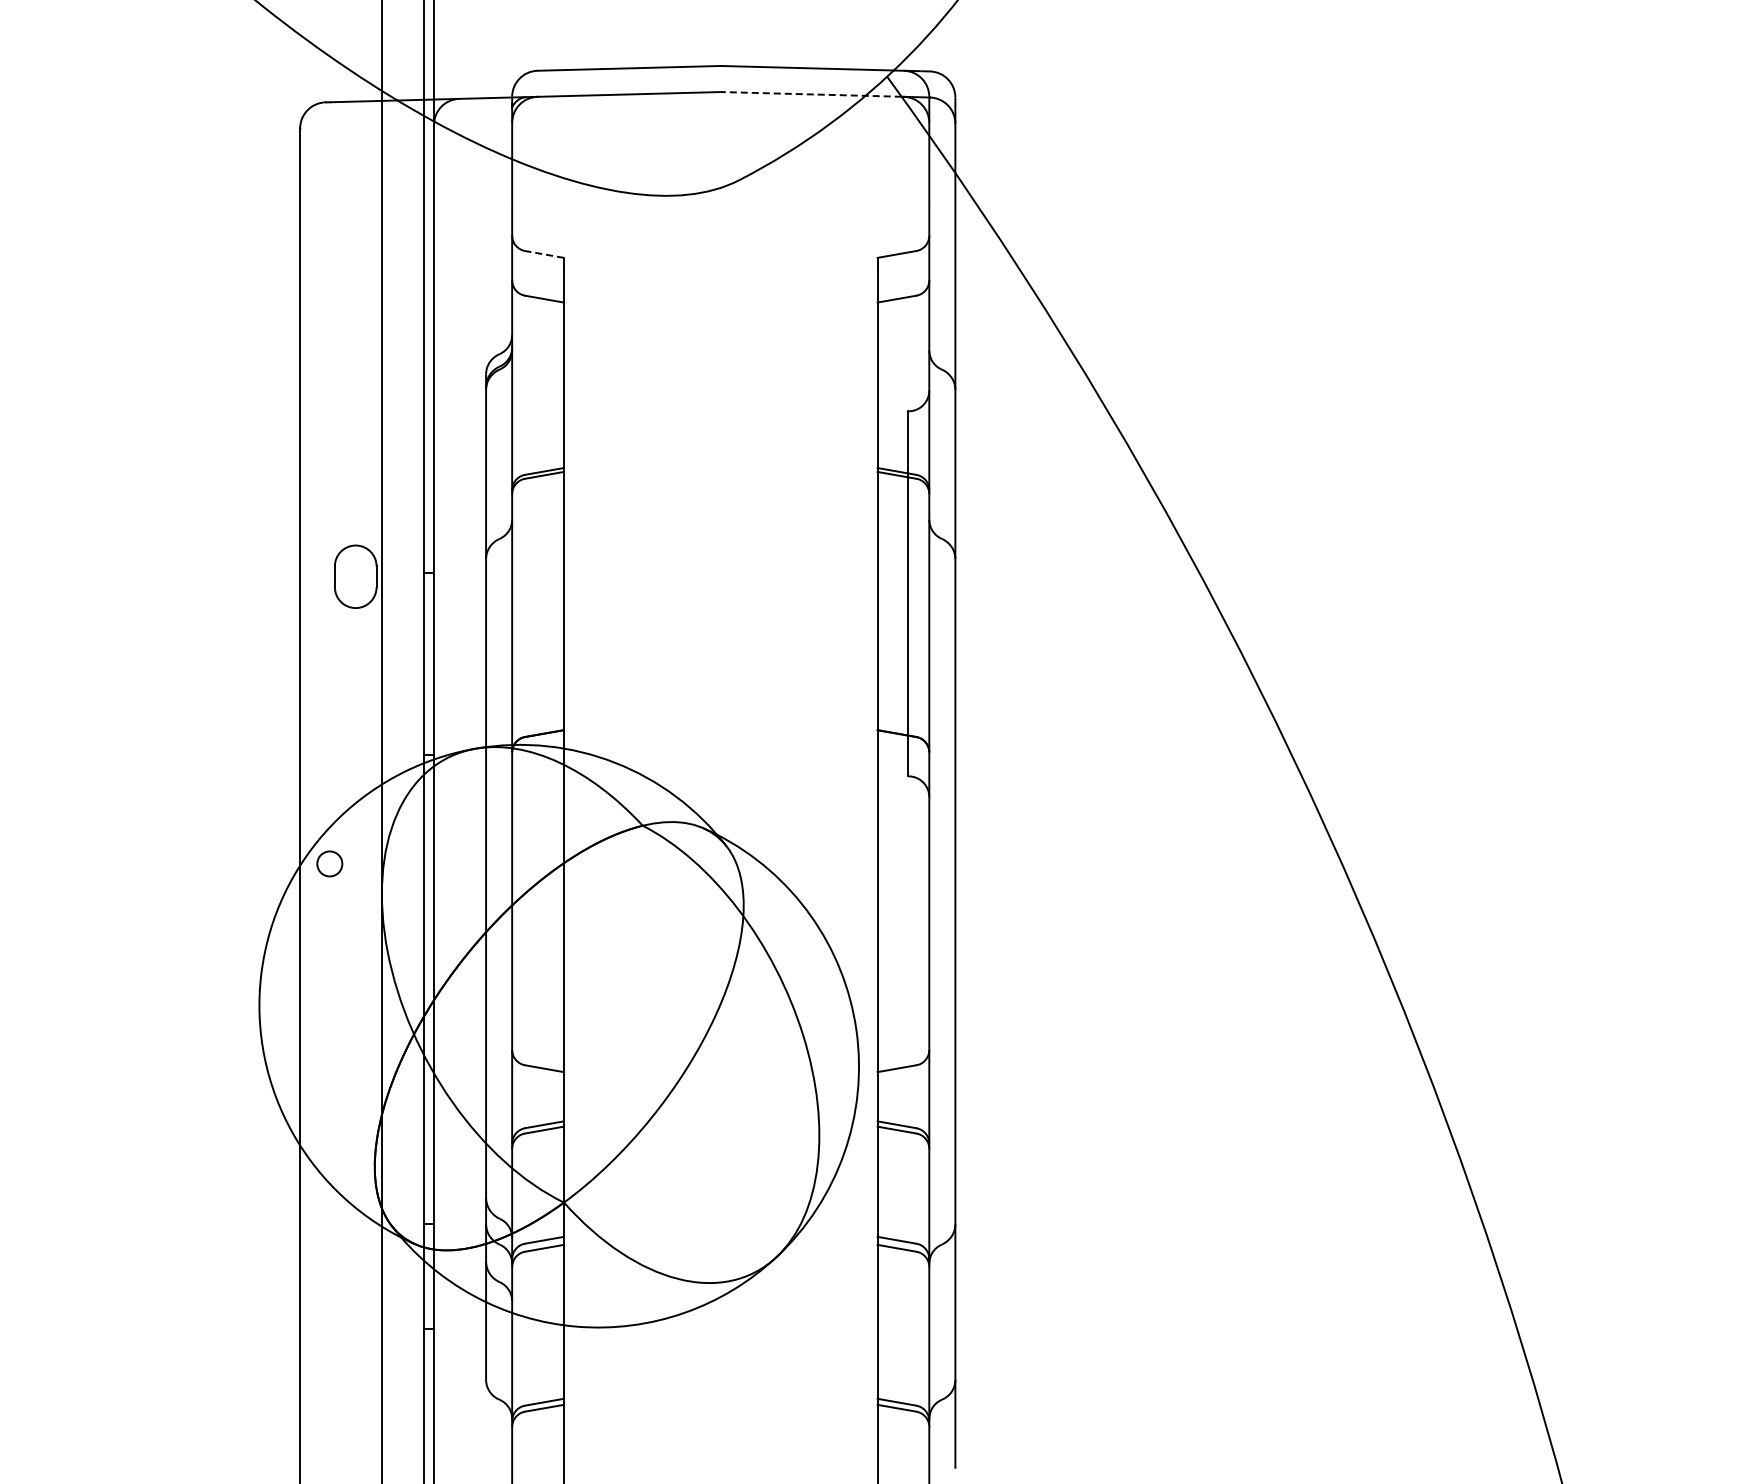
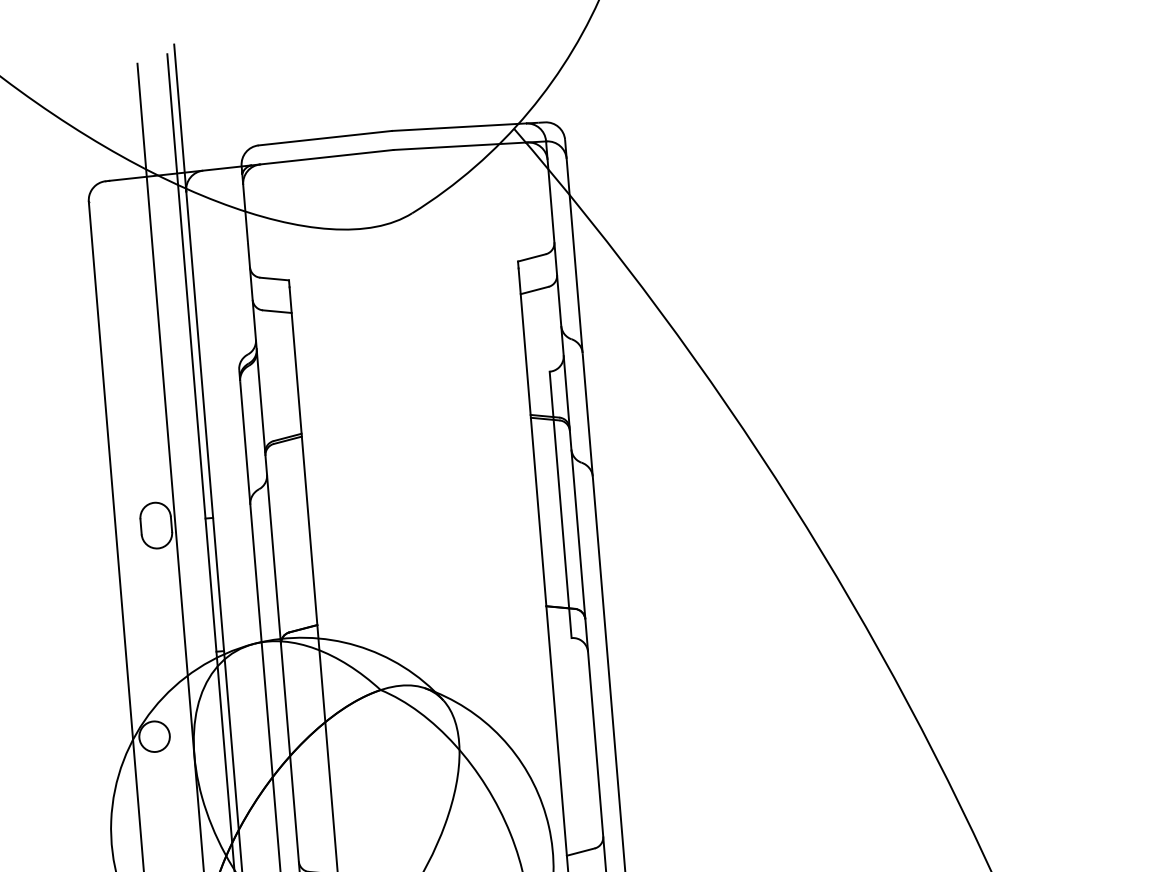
line: (811, 94) -> (459, 146), dashed -> solid
line: (544, 254) -> (274, 279), dashed -> solid
circle: (329, 863) -> (154, 736), size x1.67

